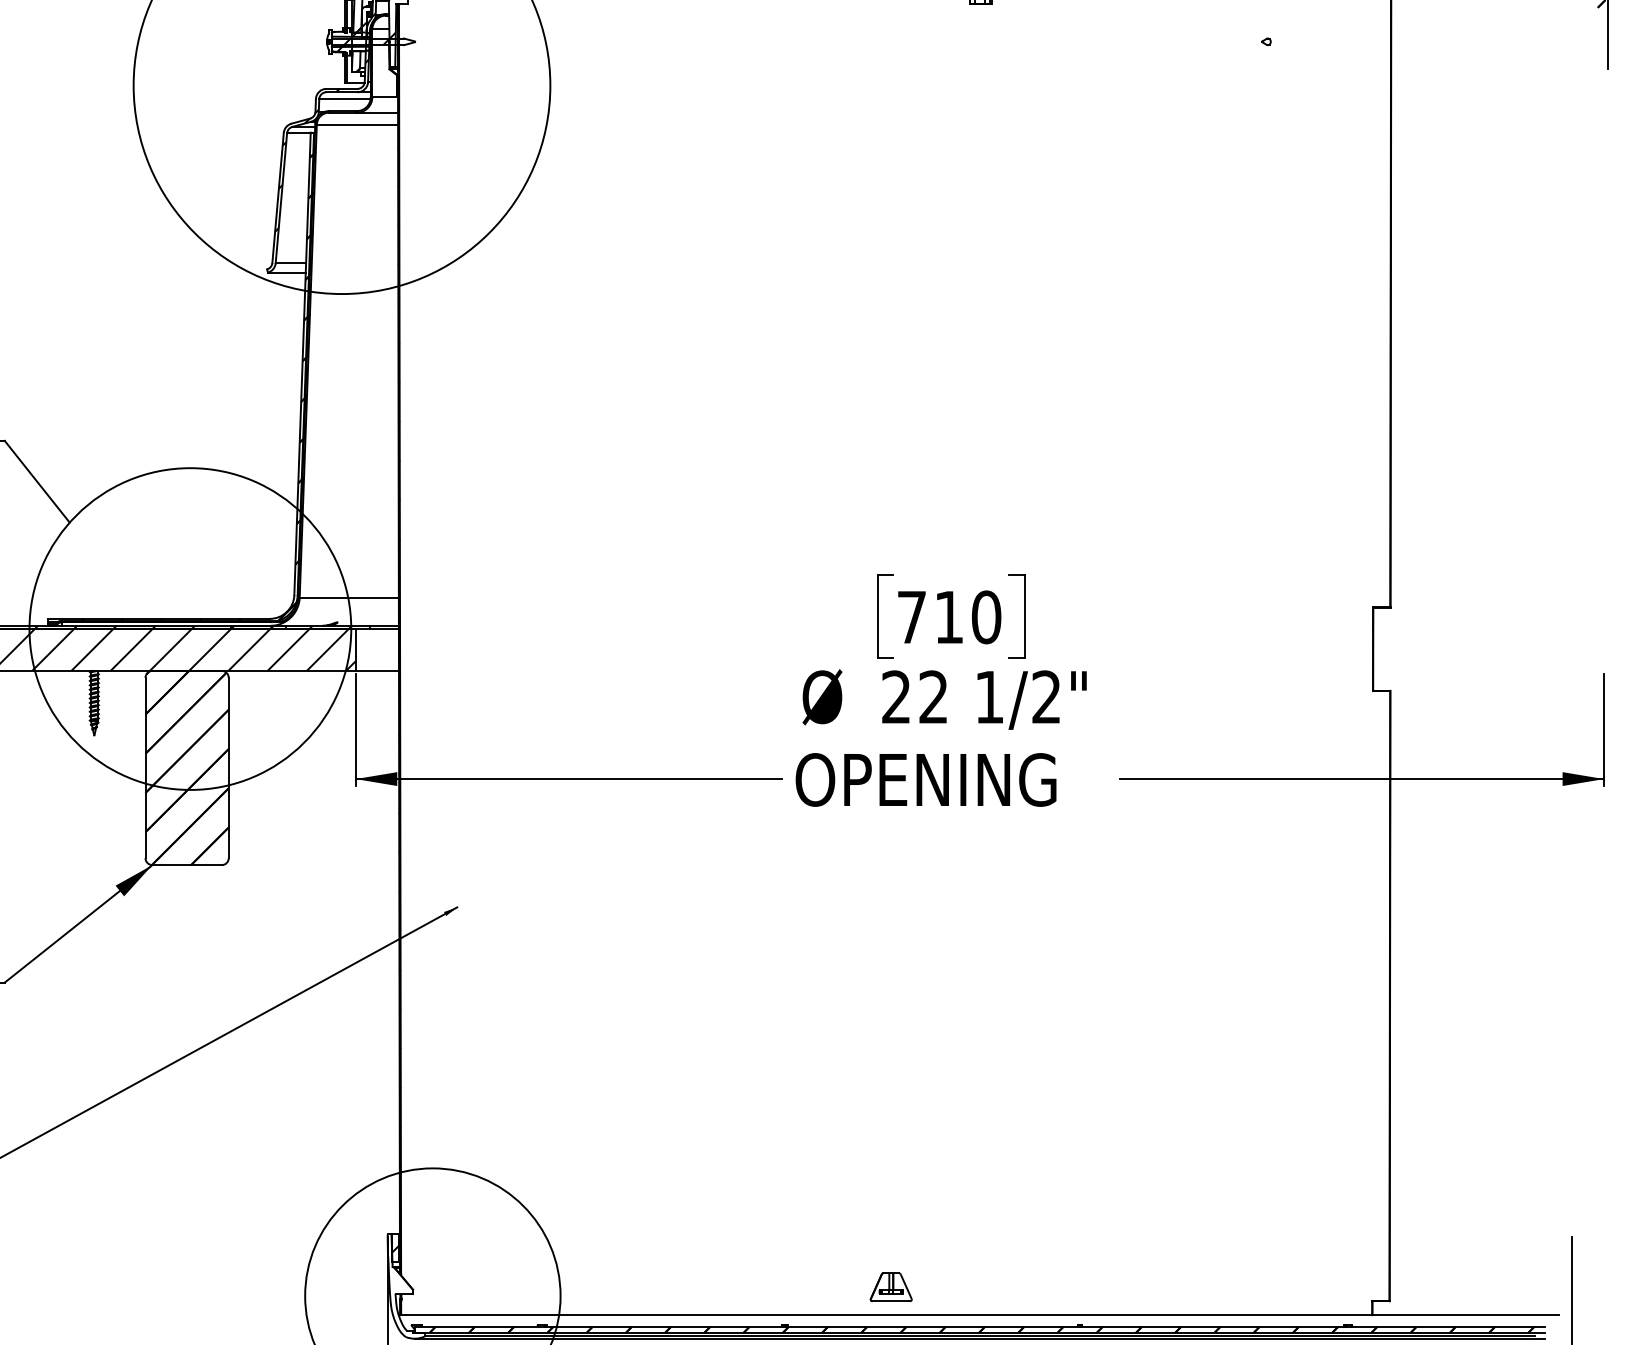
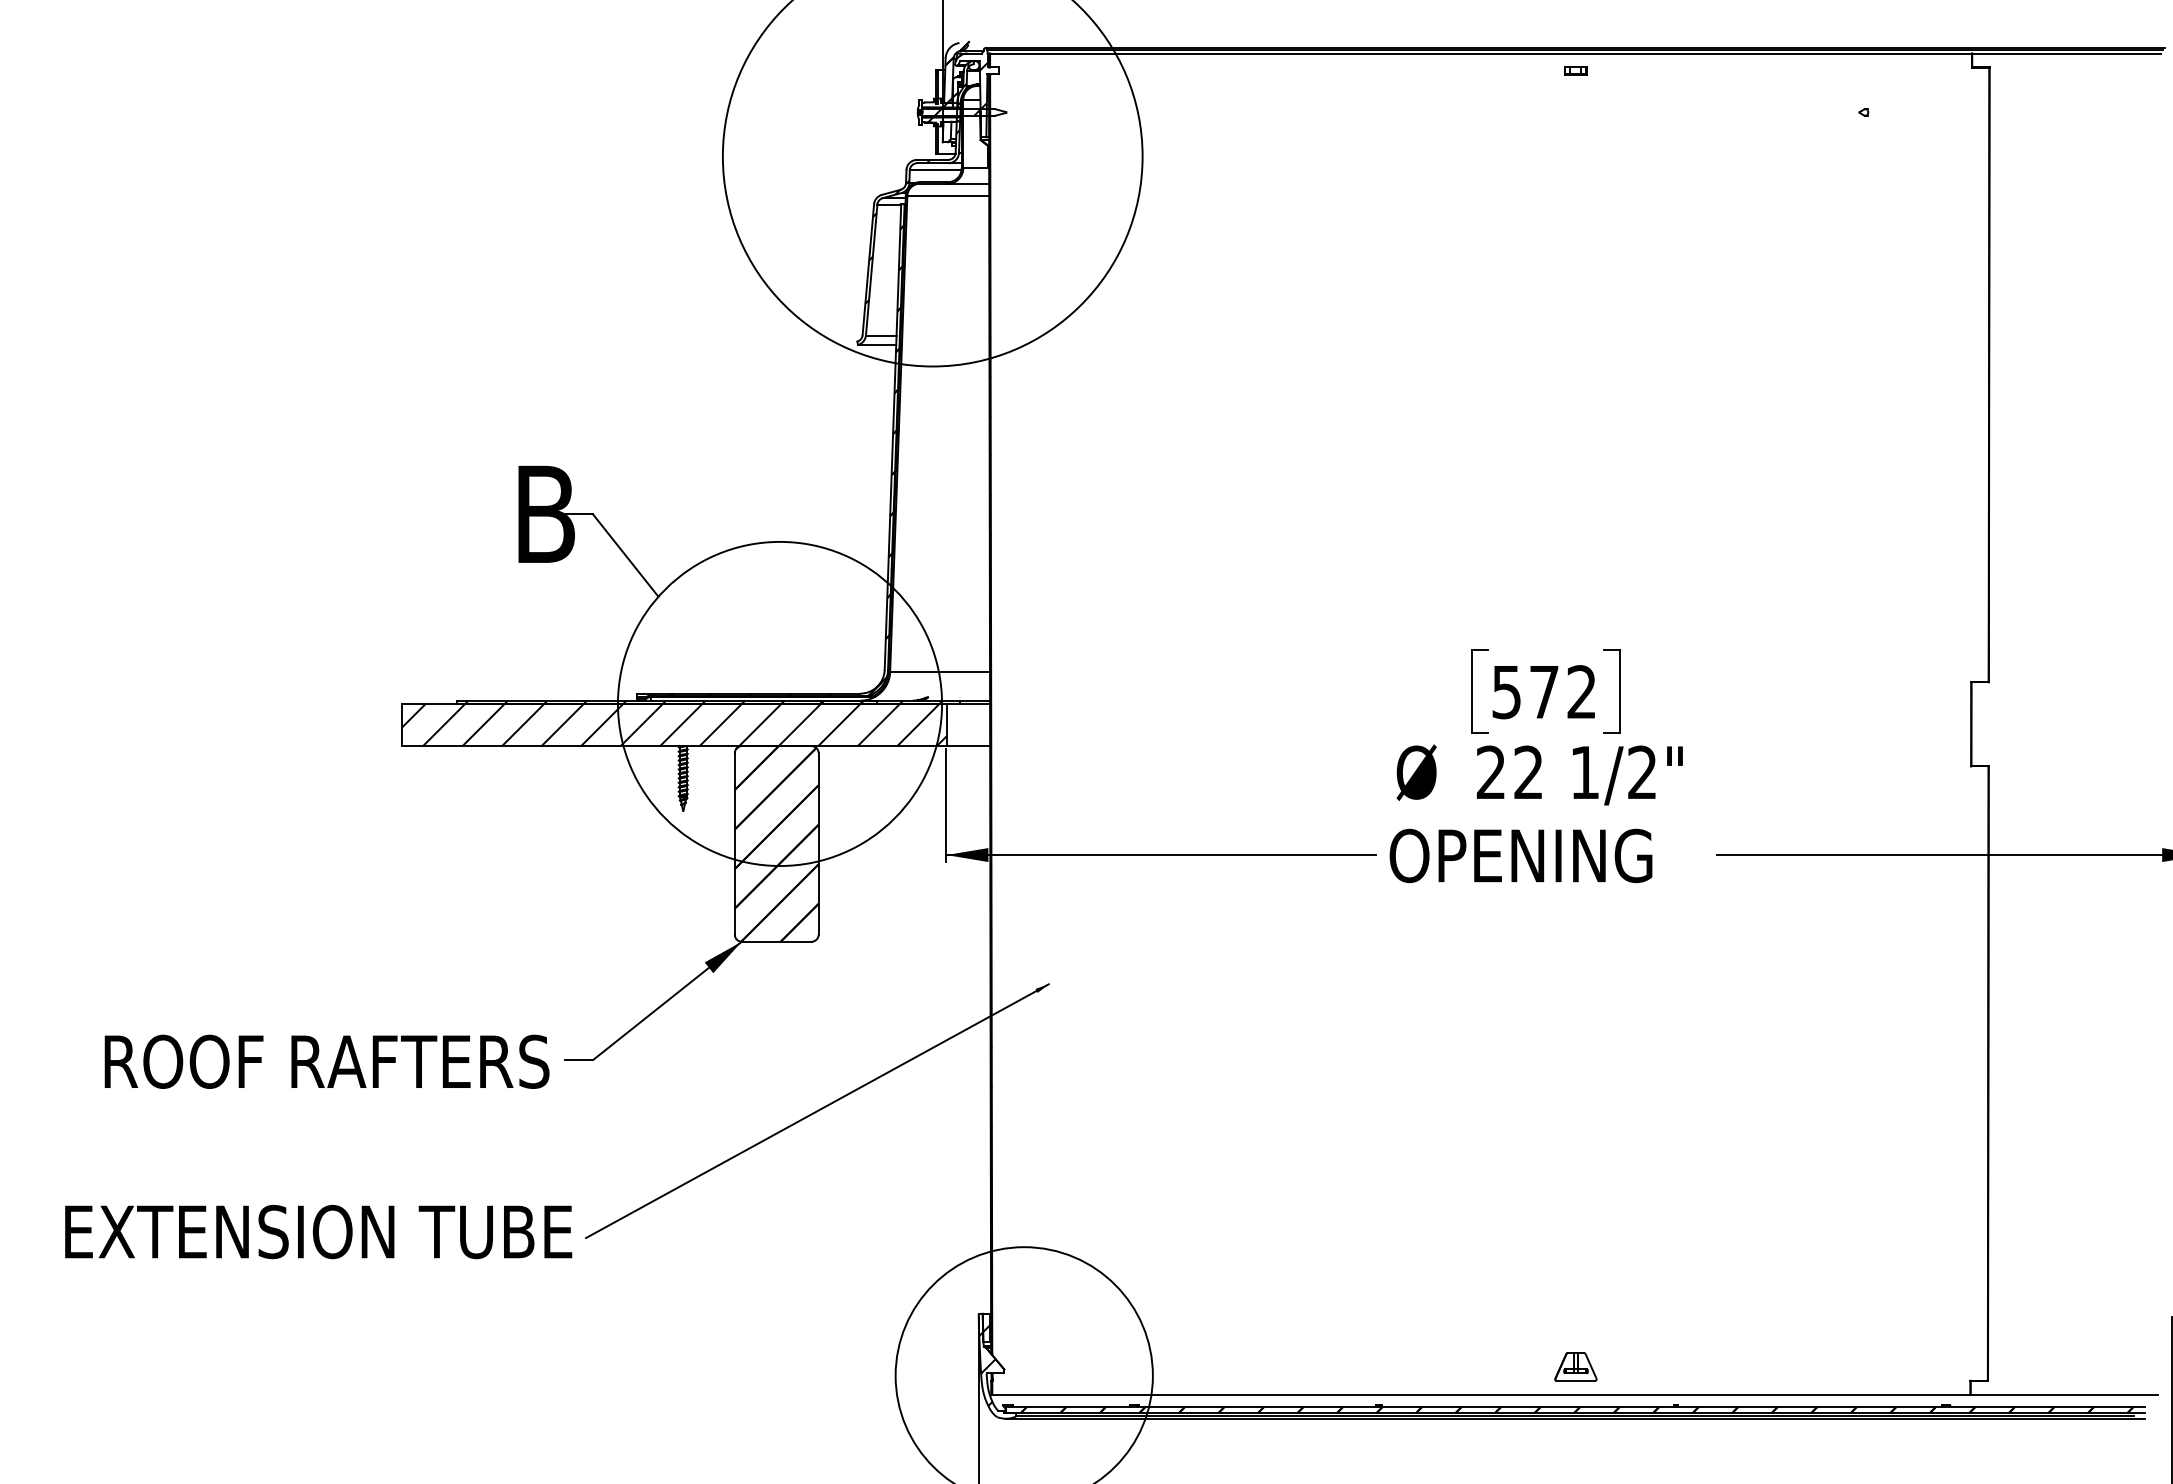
text: (949, 617) -> (1544, 692), 710 -> 572
part: (890, 1286) -> (1575, 1366), moved
hatch: (396, 1289) -> (987, 1369), added

